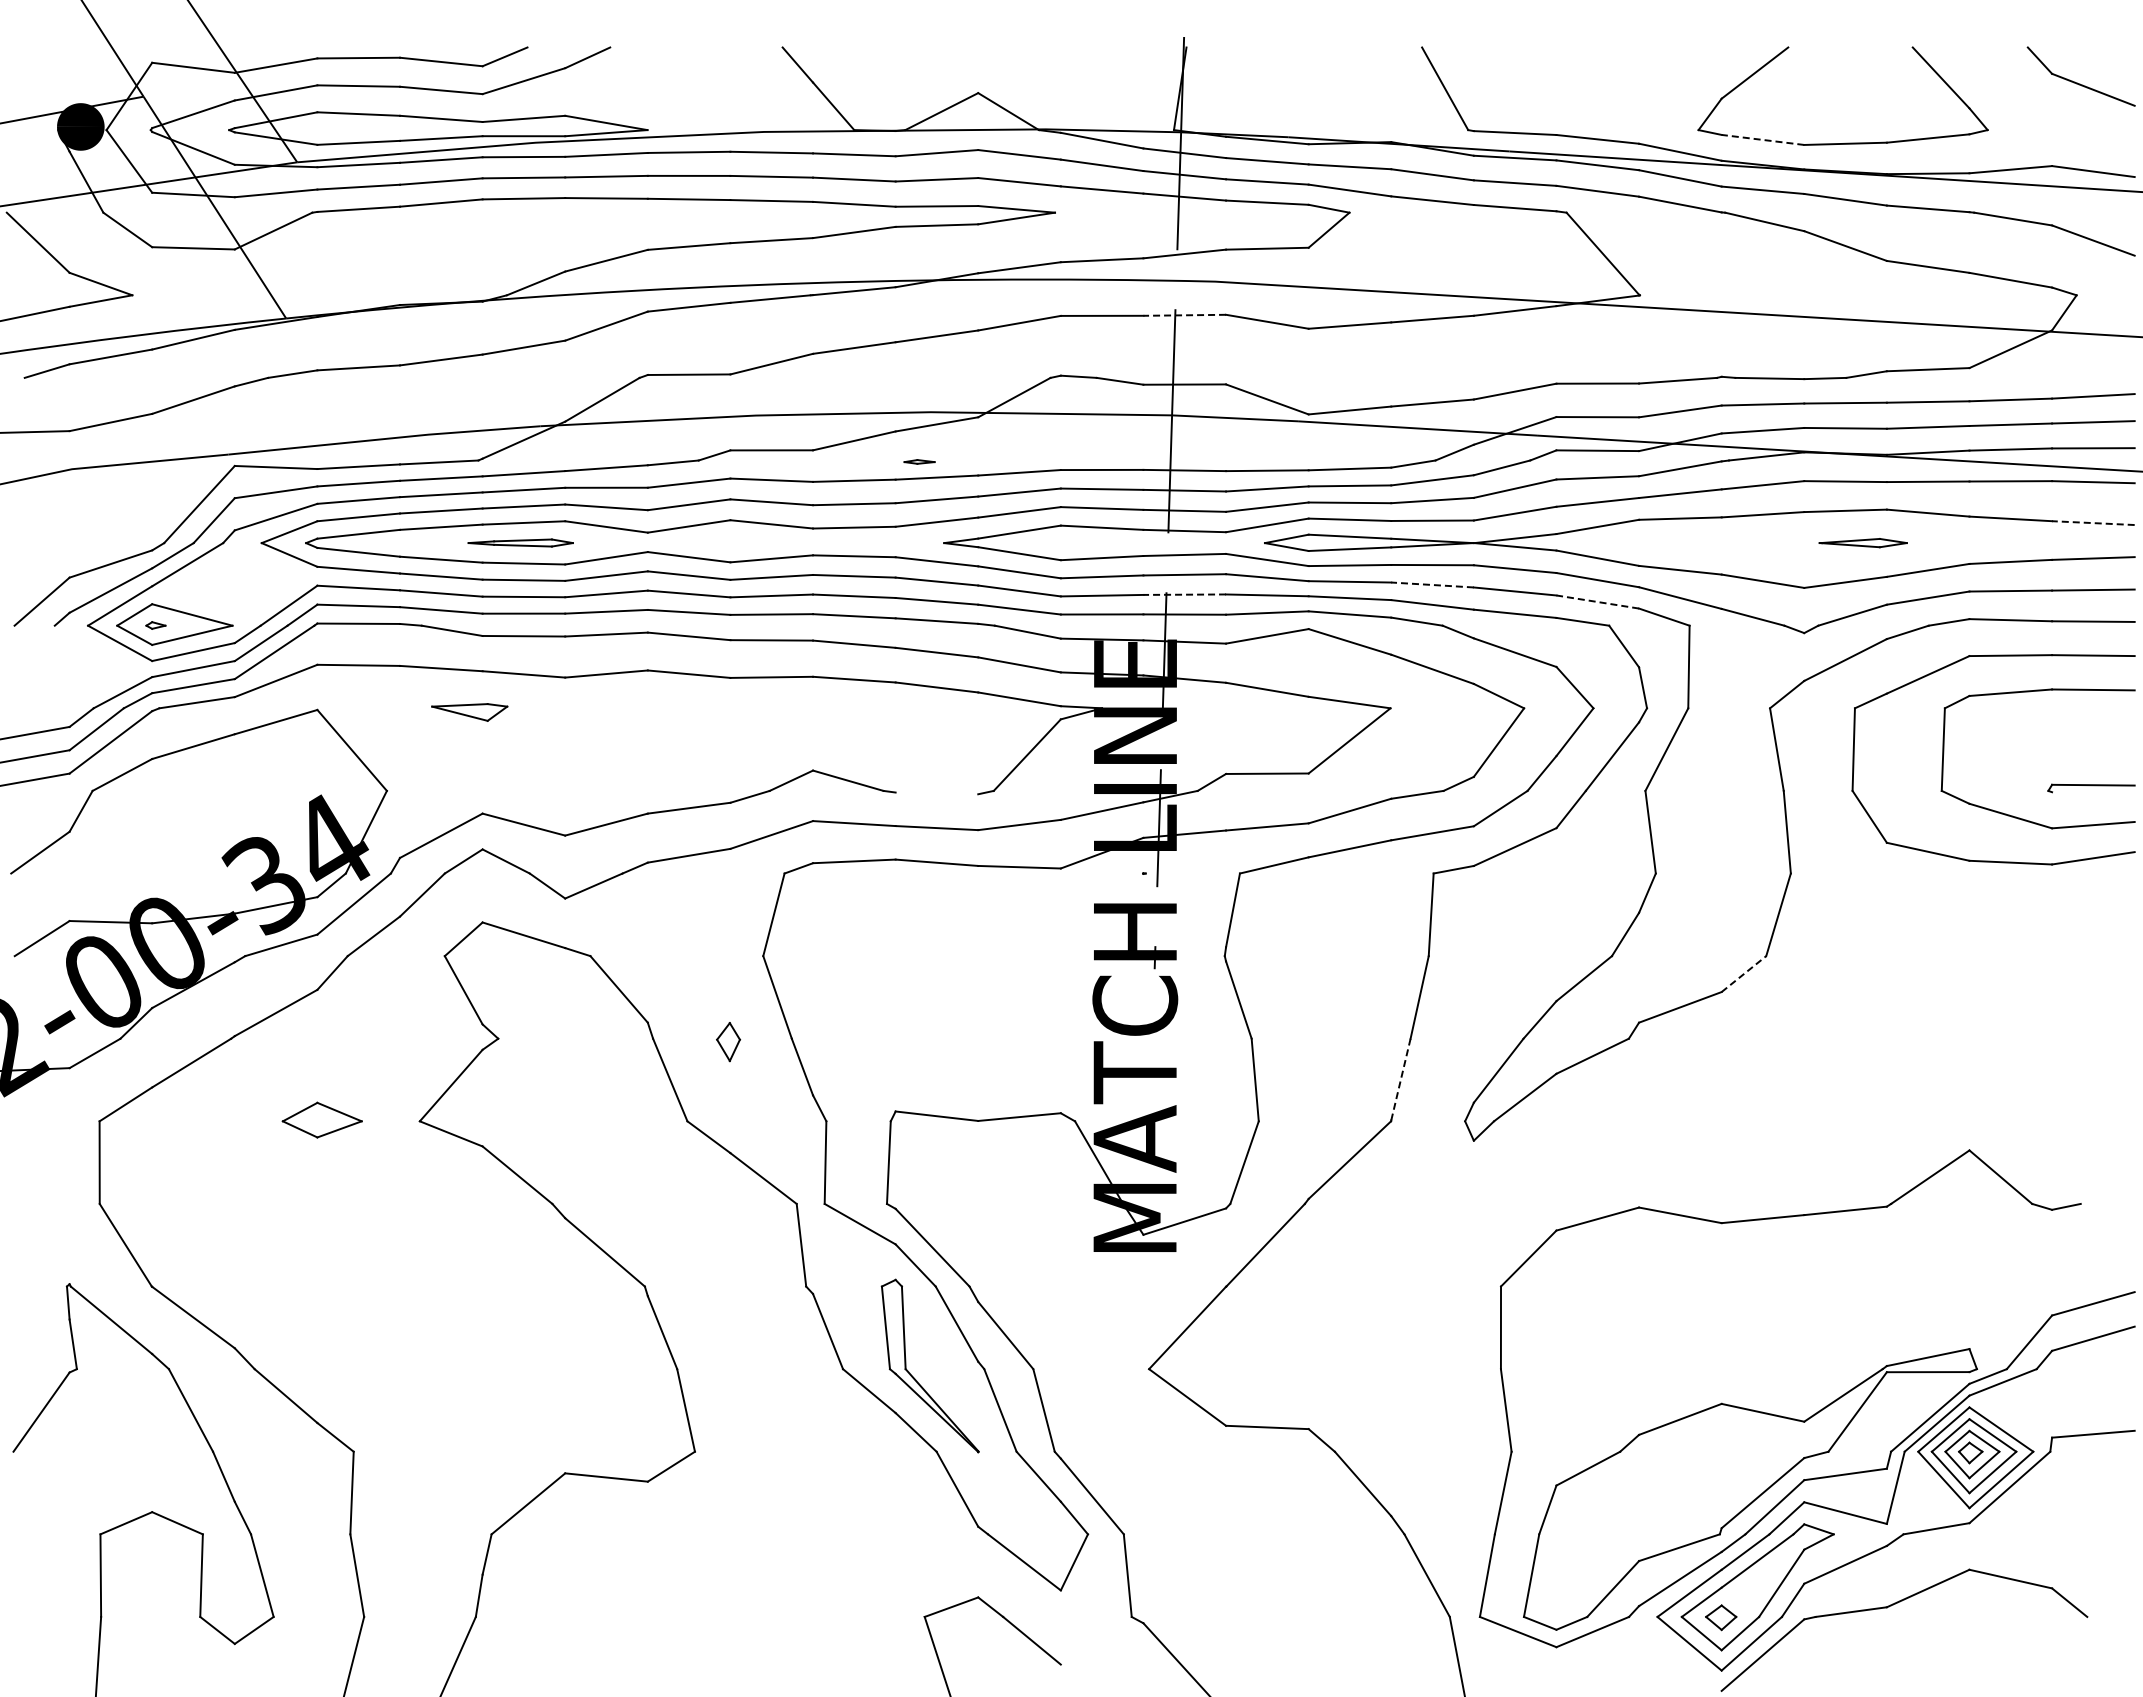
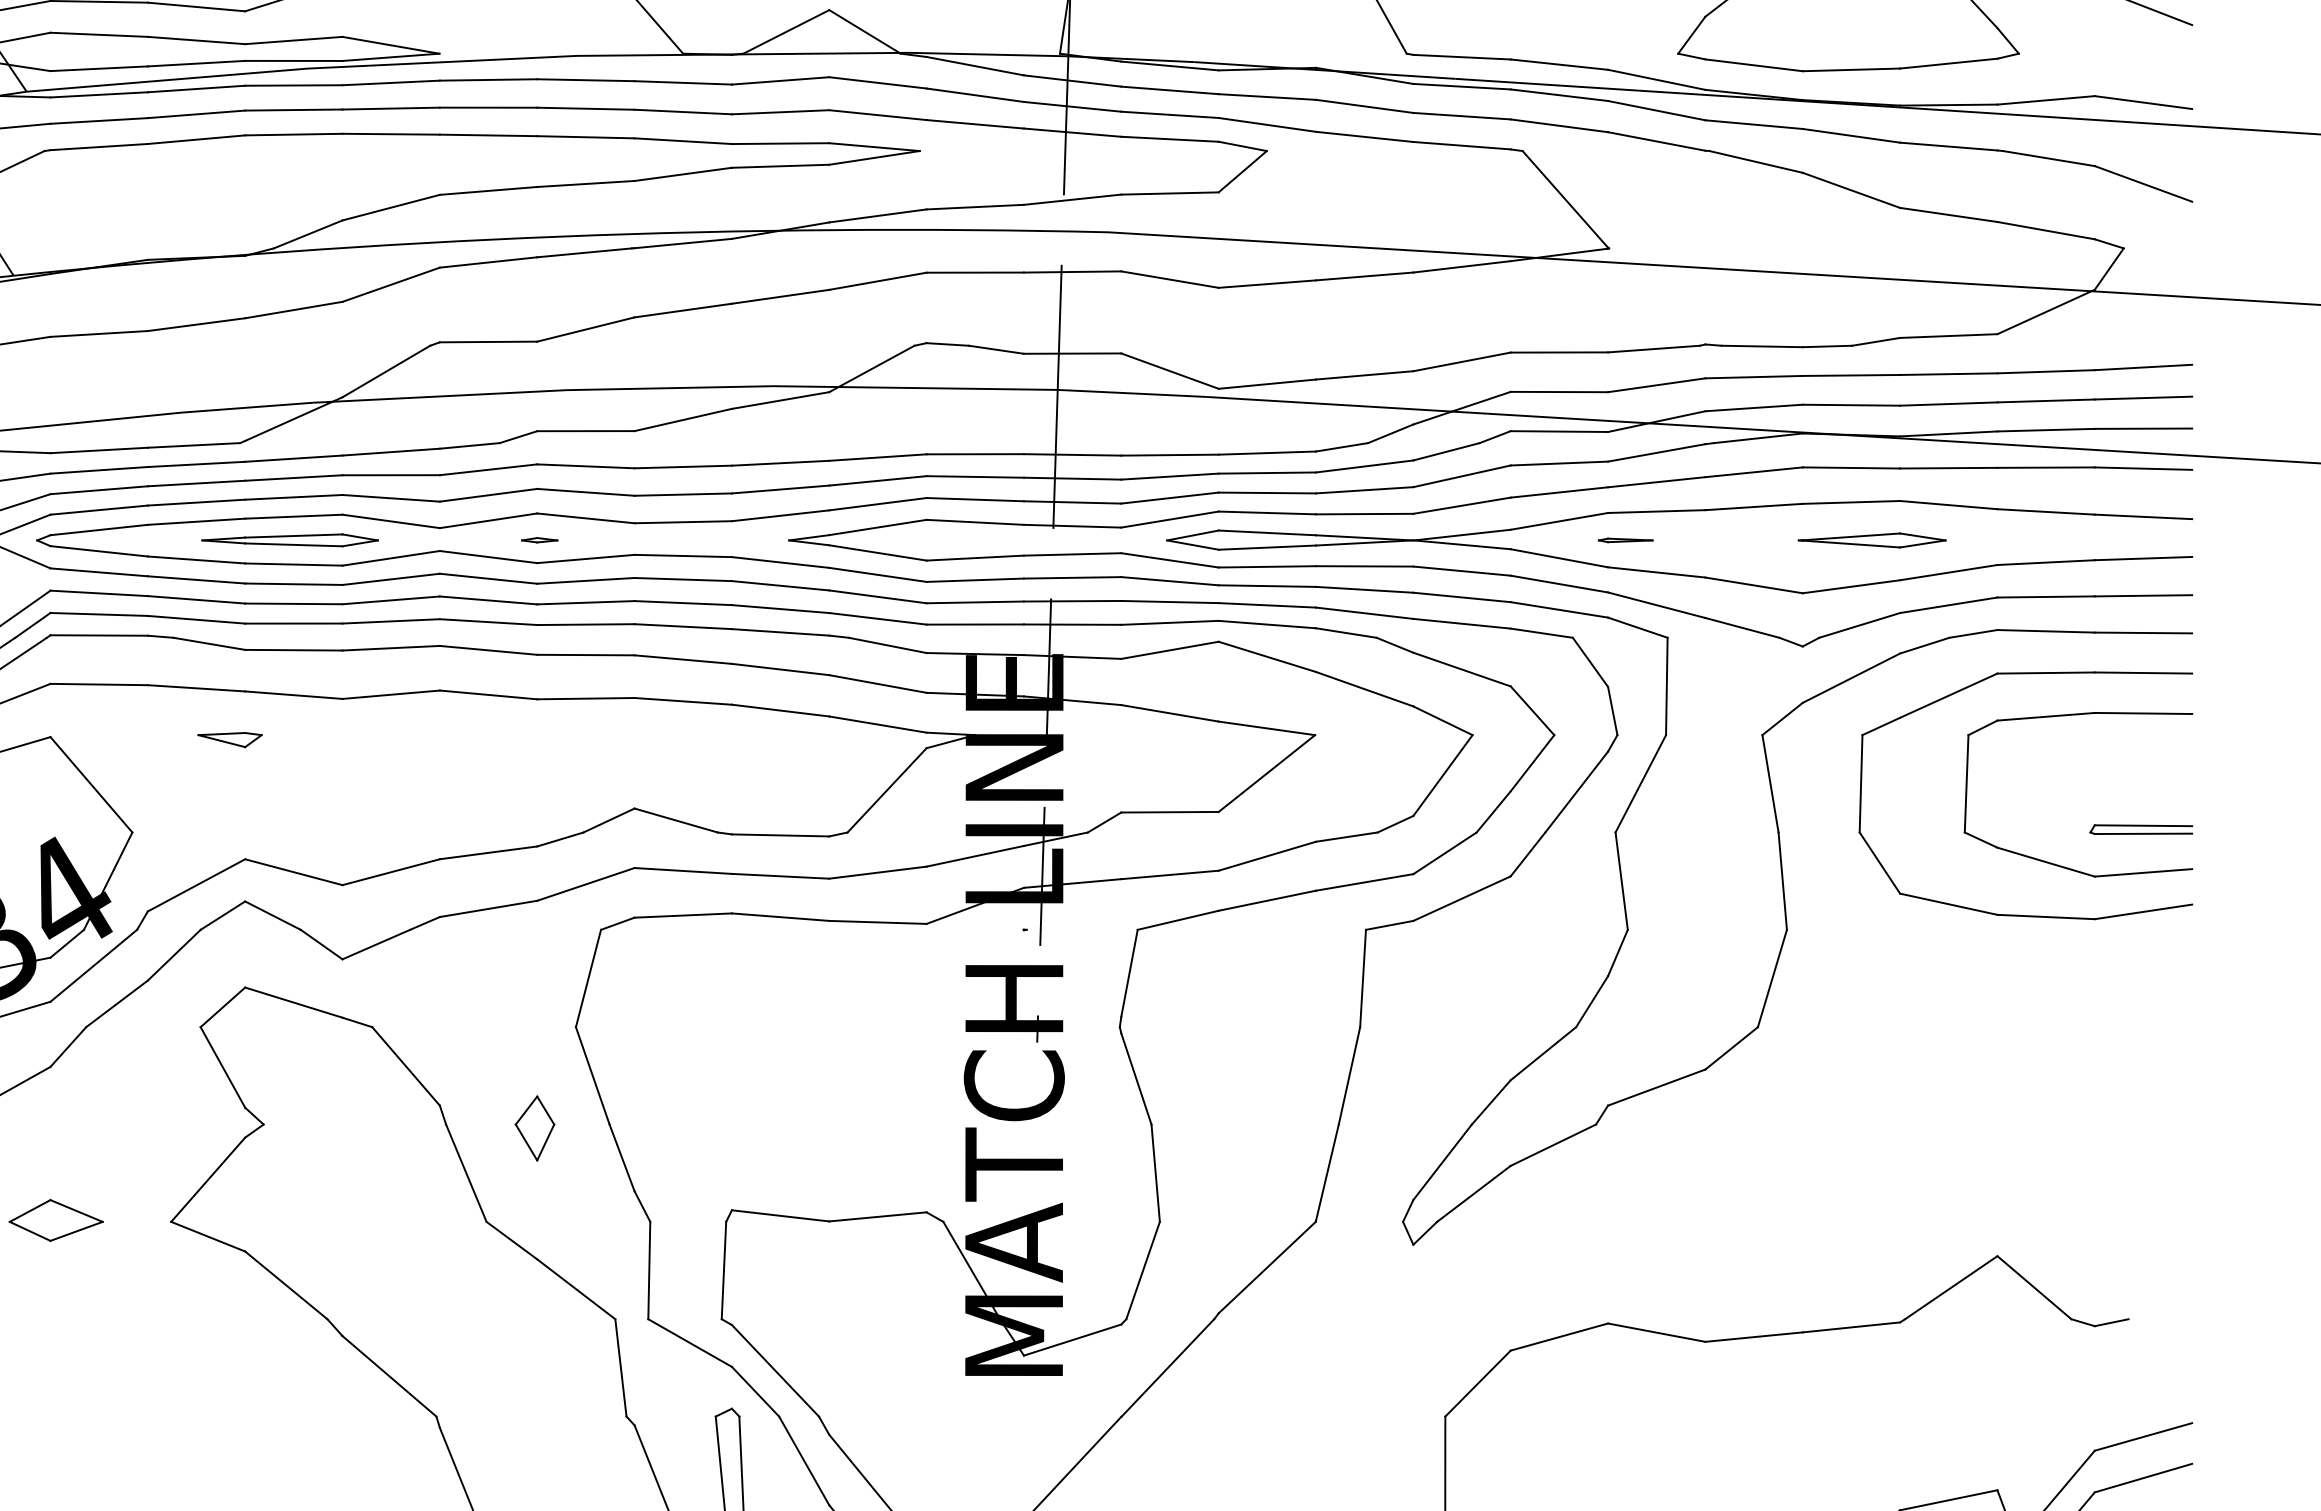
line: (1762, 139) -> (1753, 64), dashed -> solid
line: (1184, 315) -> (1072, 272), dashed -> solid
part: (919, 461) -> (539, 539), moved
line: (2092, 523) -> (2142, 517), dashed -> solid
part: (520, 542) -> (289, 539), size x1.43
part: (1653, 542) -> (1625, 539), added
part: (1863, 542) -> (1872, 539), size x1.43
line: (1432, 584) -> (1364, 589), dashed -> solid
line: (1184, 594) -> (1072, 601), dashed -> solid
line: (1597, 602) -> (1559, 610), dashed -> solid
part: (469, 712) -> (229, 740), size x0.71
line: (2093, 791) -> (2143, 833), added
line: (936, 793) -> (780, 835), added
line: (1743, 974) -> (1731, 1048), dashed -> solid
part: (728, 1041) -> (534, 1127), size x1.43
line: (1400, 1079) -> (1326, 1172), dashed -> solid

